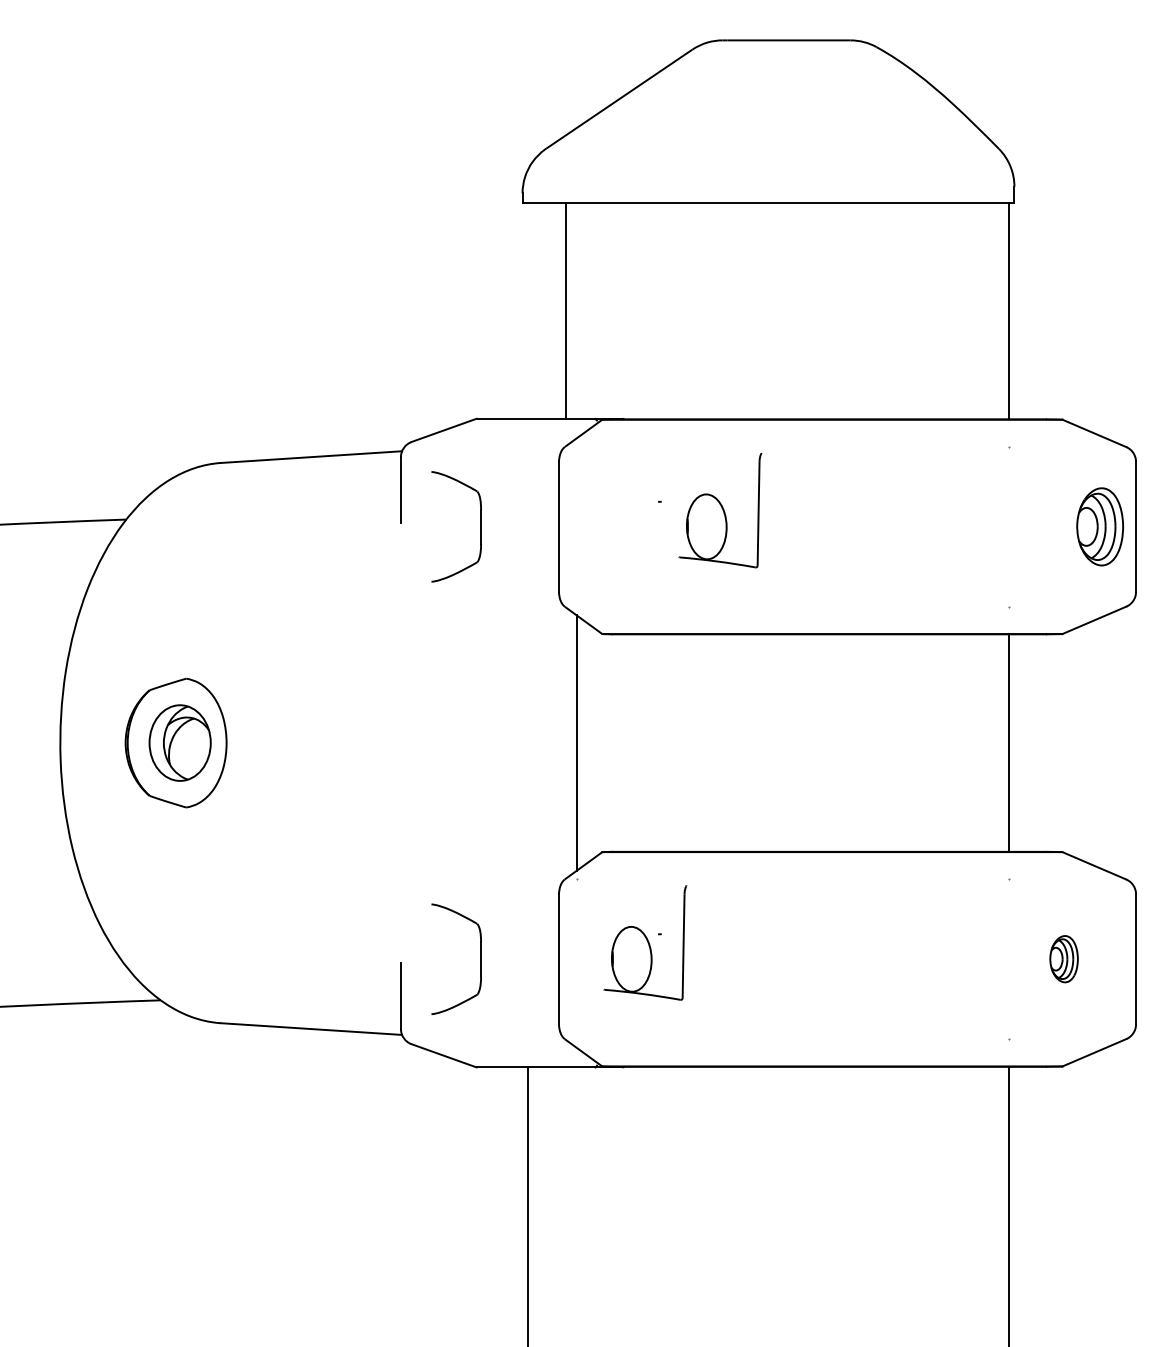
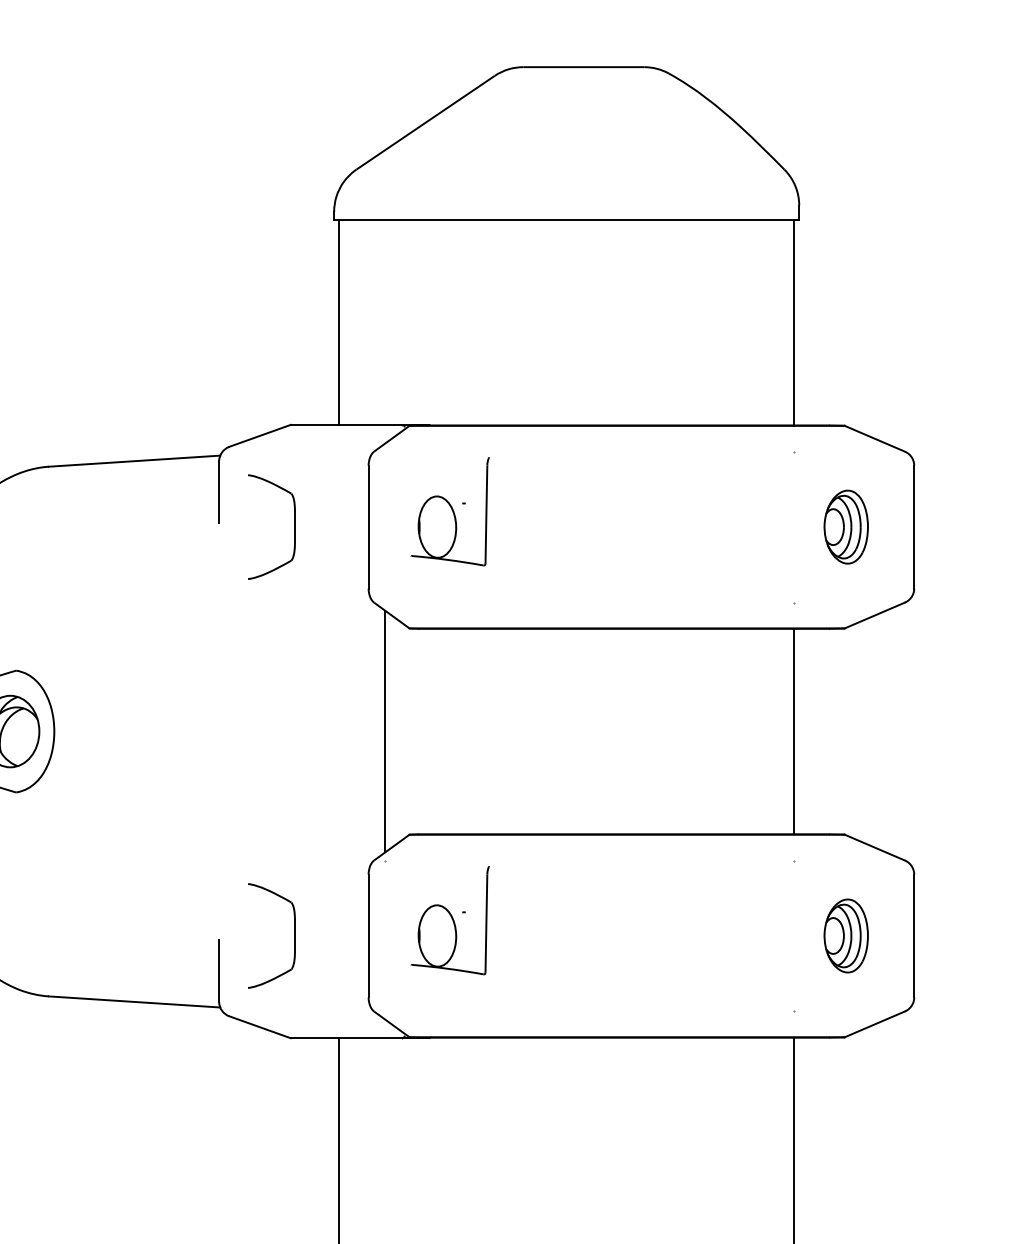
line: (565, 310) -> (338, 322), moved
part: (720, 510) -> (450, 511), moved
part: (1099, 526) -> (845, 526), moved
part: (1063, 958) -> (845, 935), size x1.67

